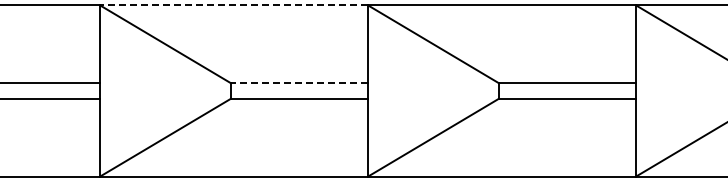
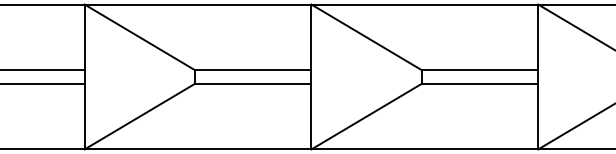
line: (234, 5) -> (198, 4), dashed -> solid
line: (299, 83) -> (253, 70), dashed -> solid

